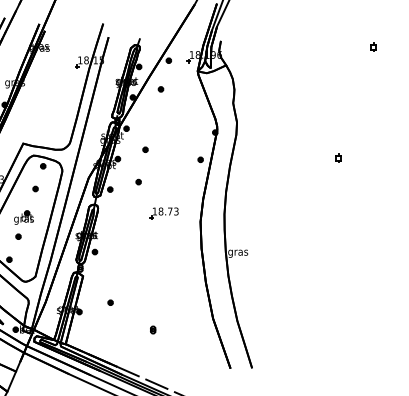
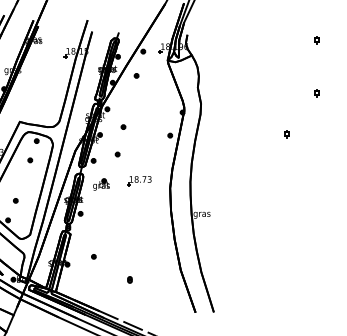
part: (373, 110) -> (316, 93), added
part: (24, 217) -> (101, 184), moved

